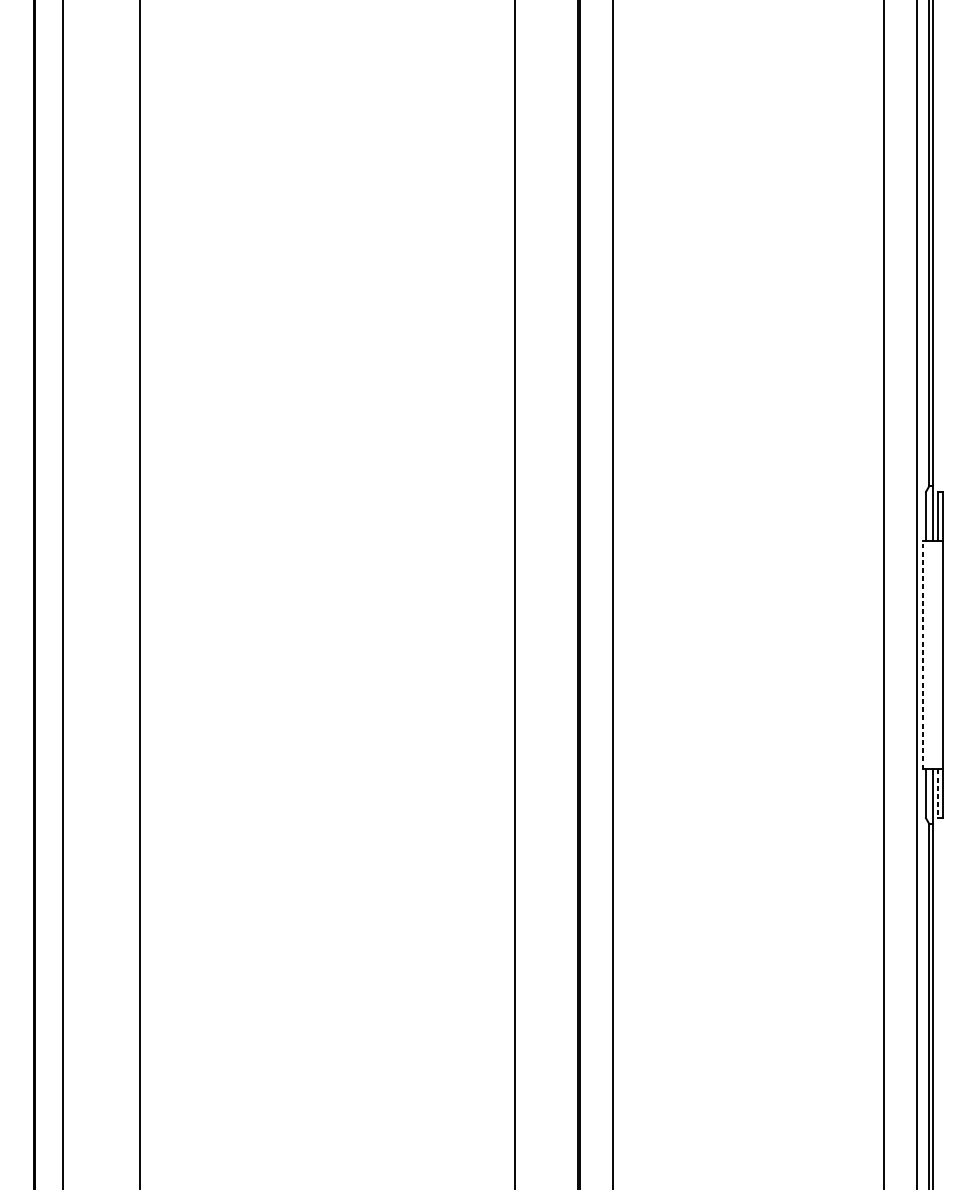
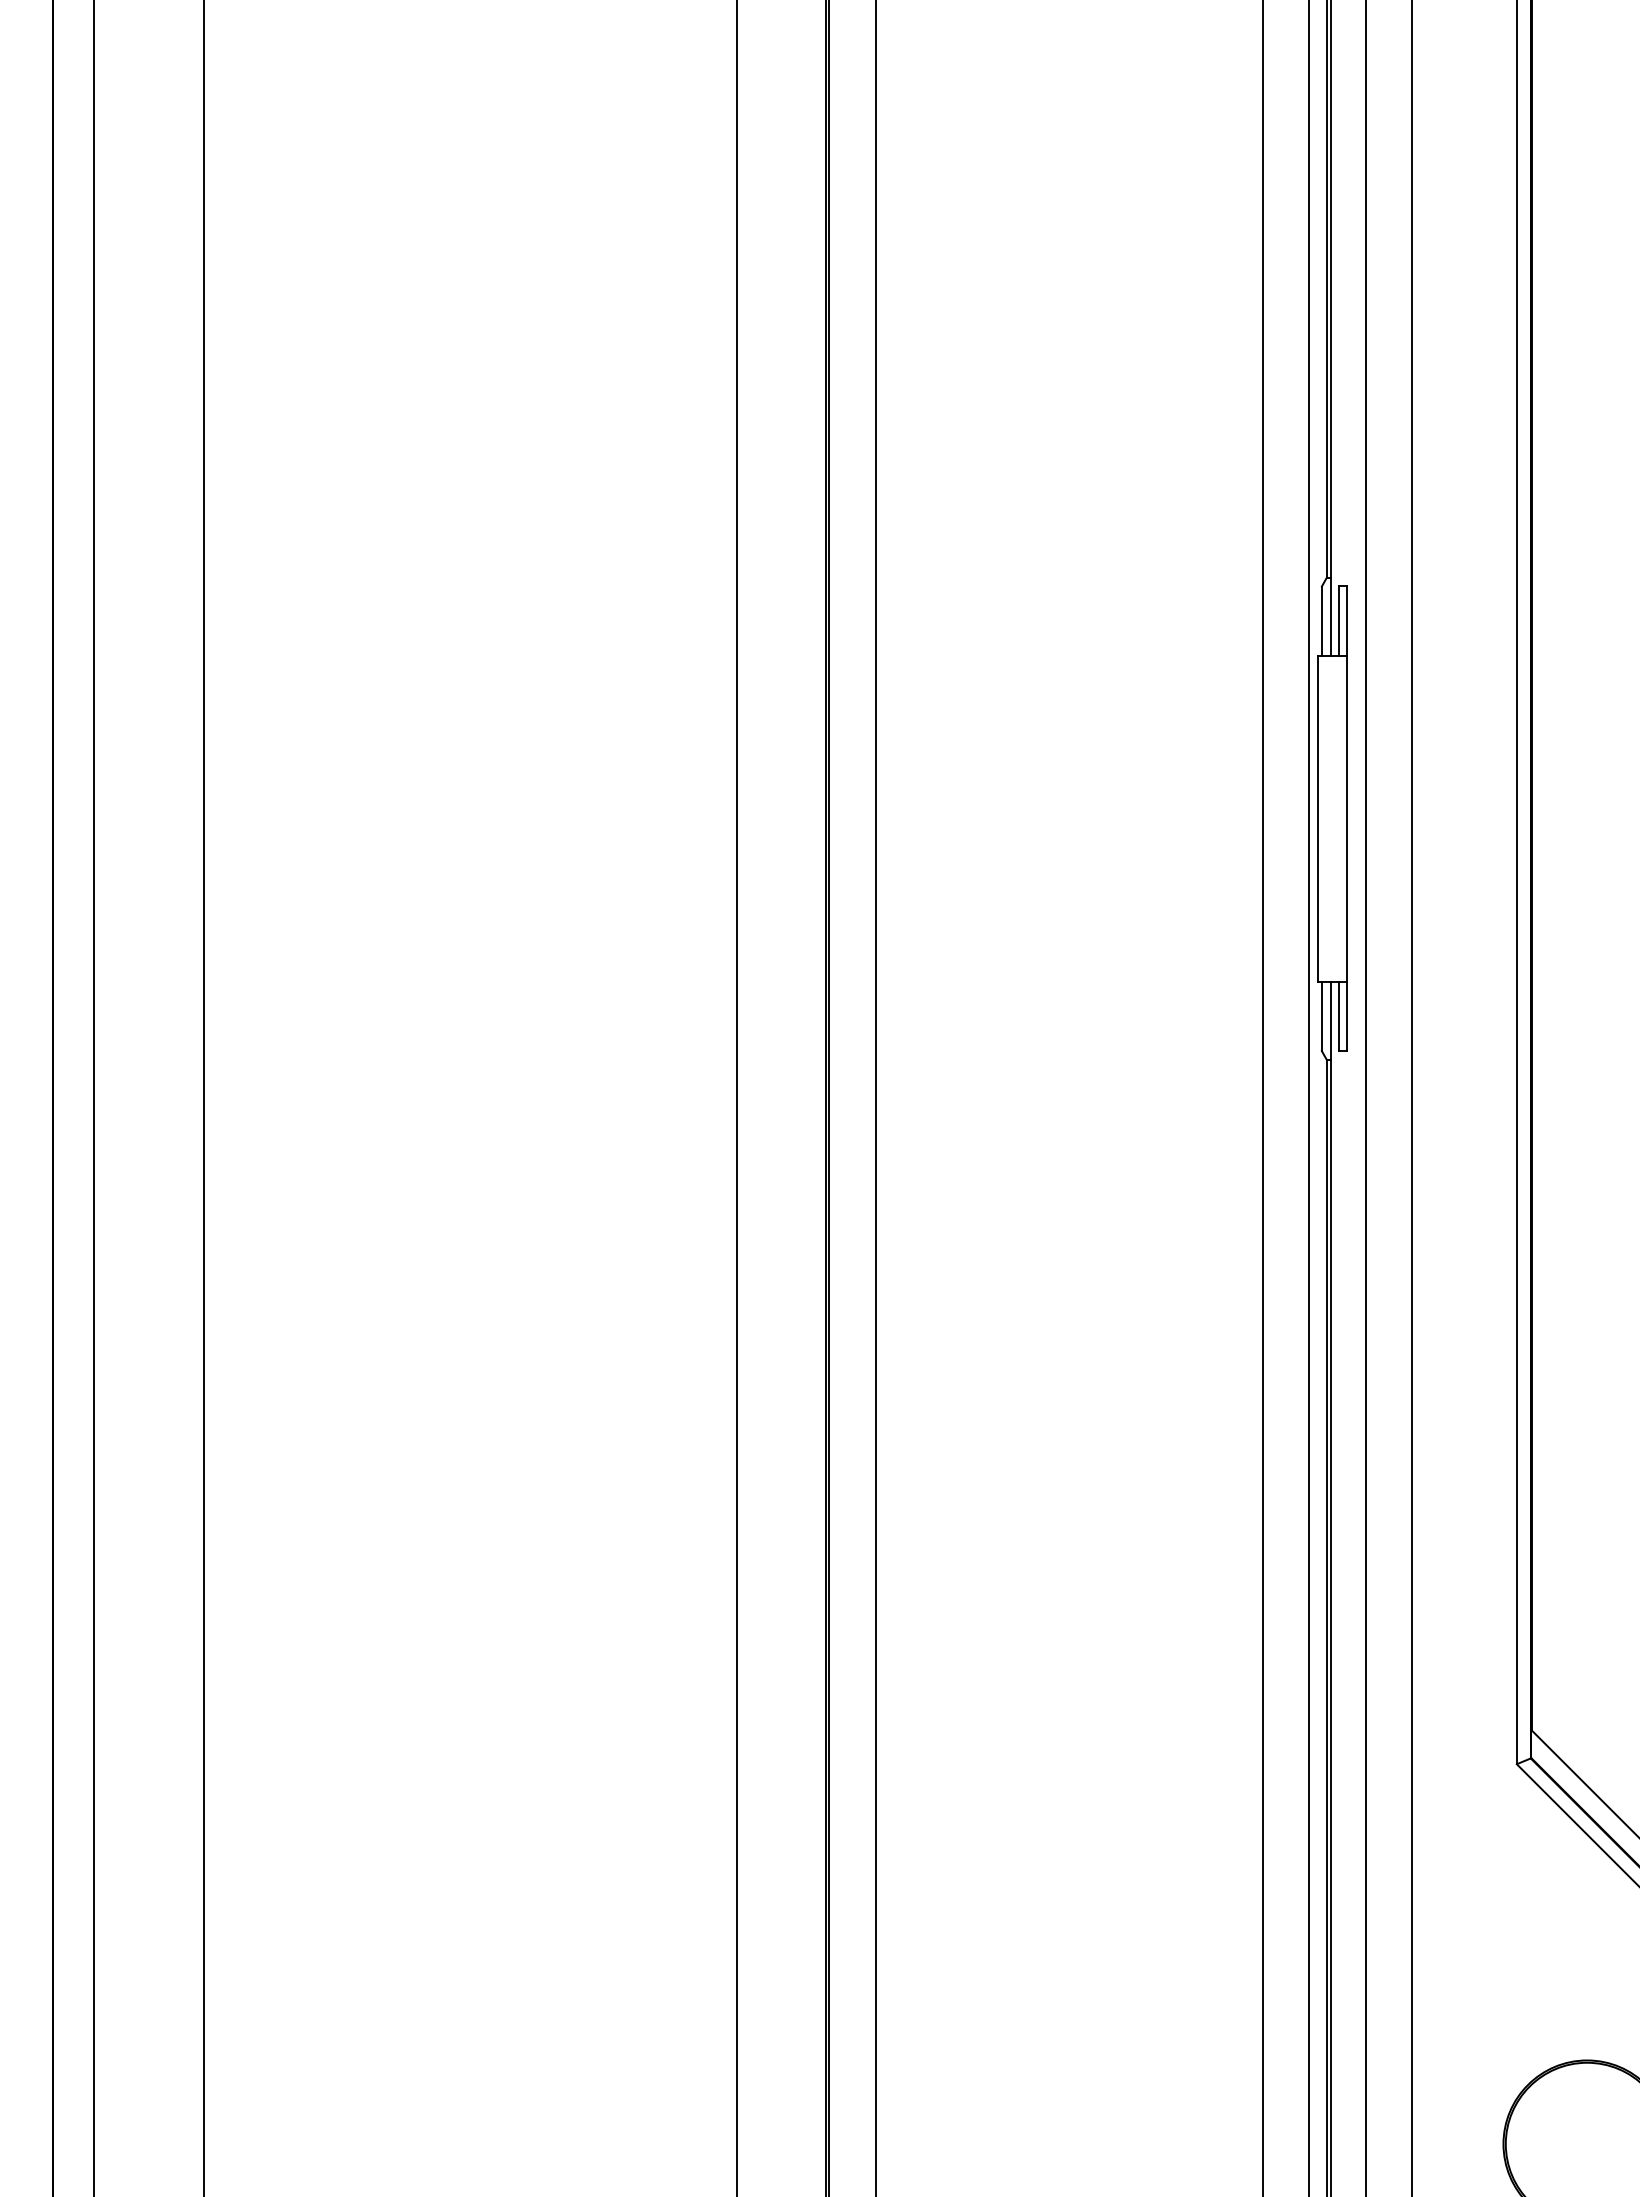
line: (923, 654) -> (1318, 818), dashed -> solid
line: (938, 793) -> (1339, 1016), dashed -> solid

